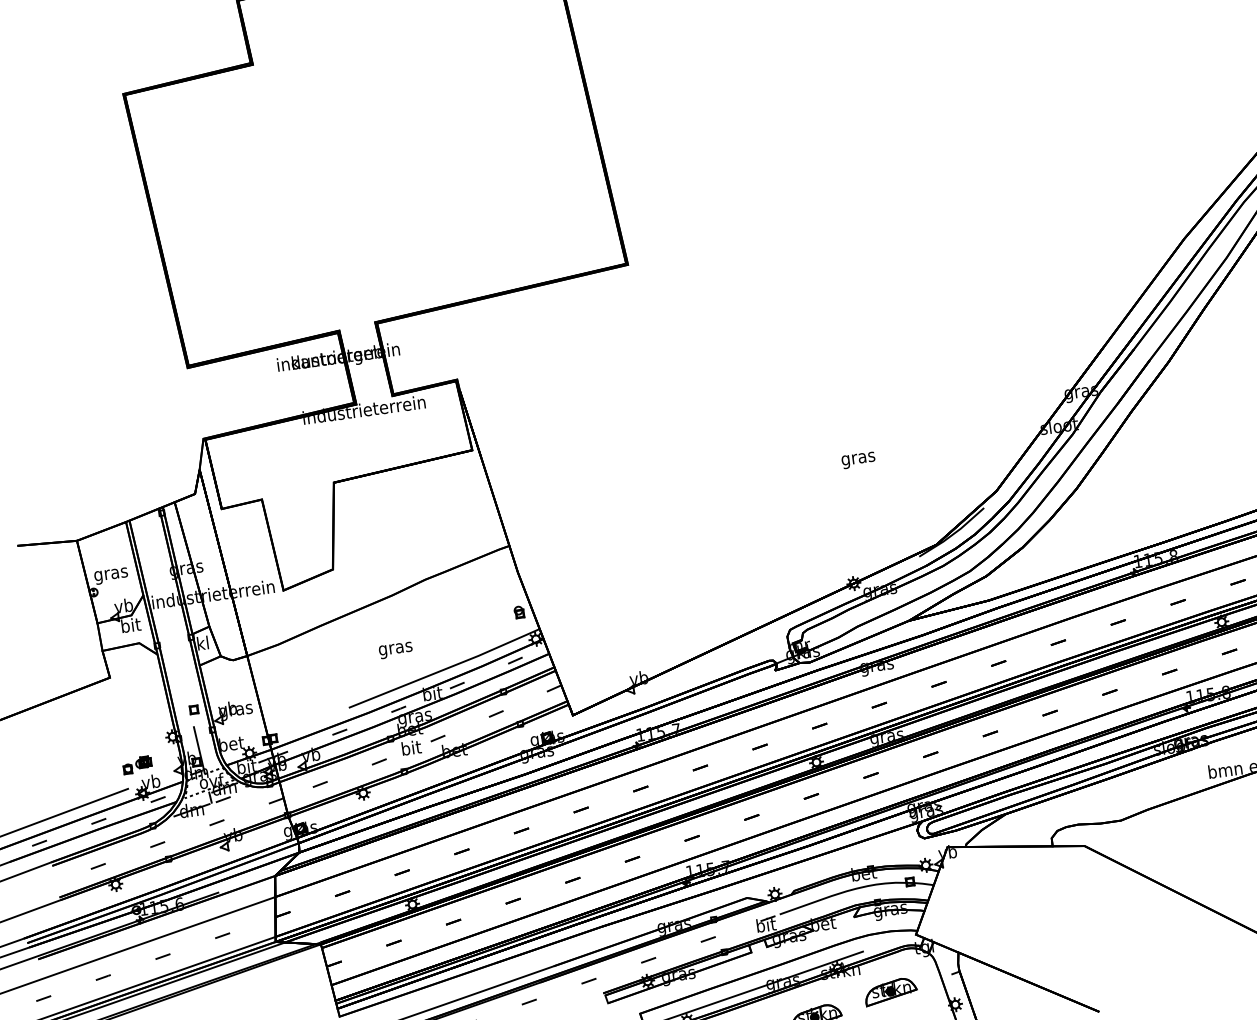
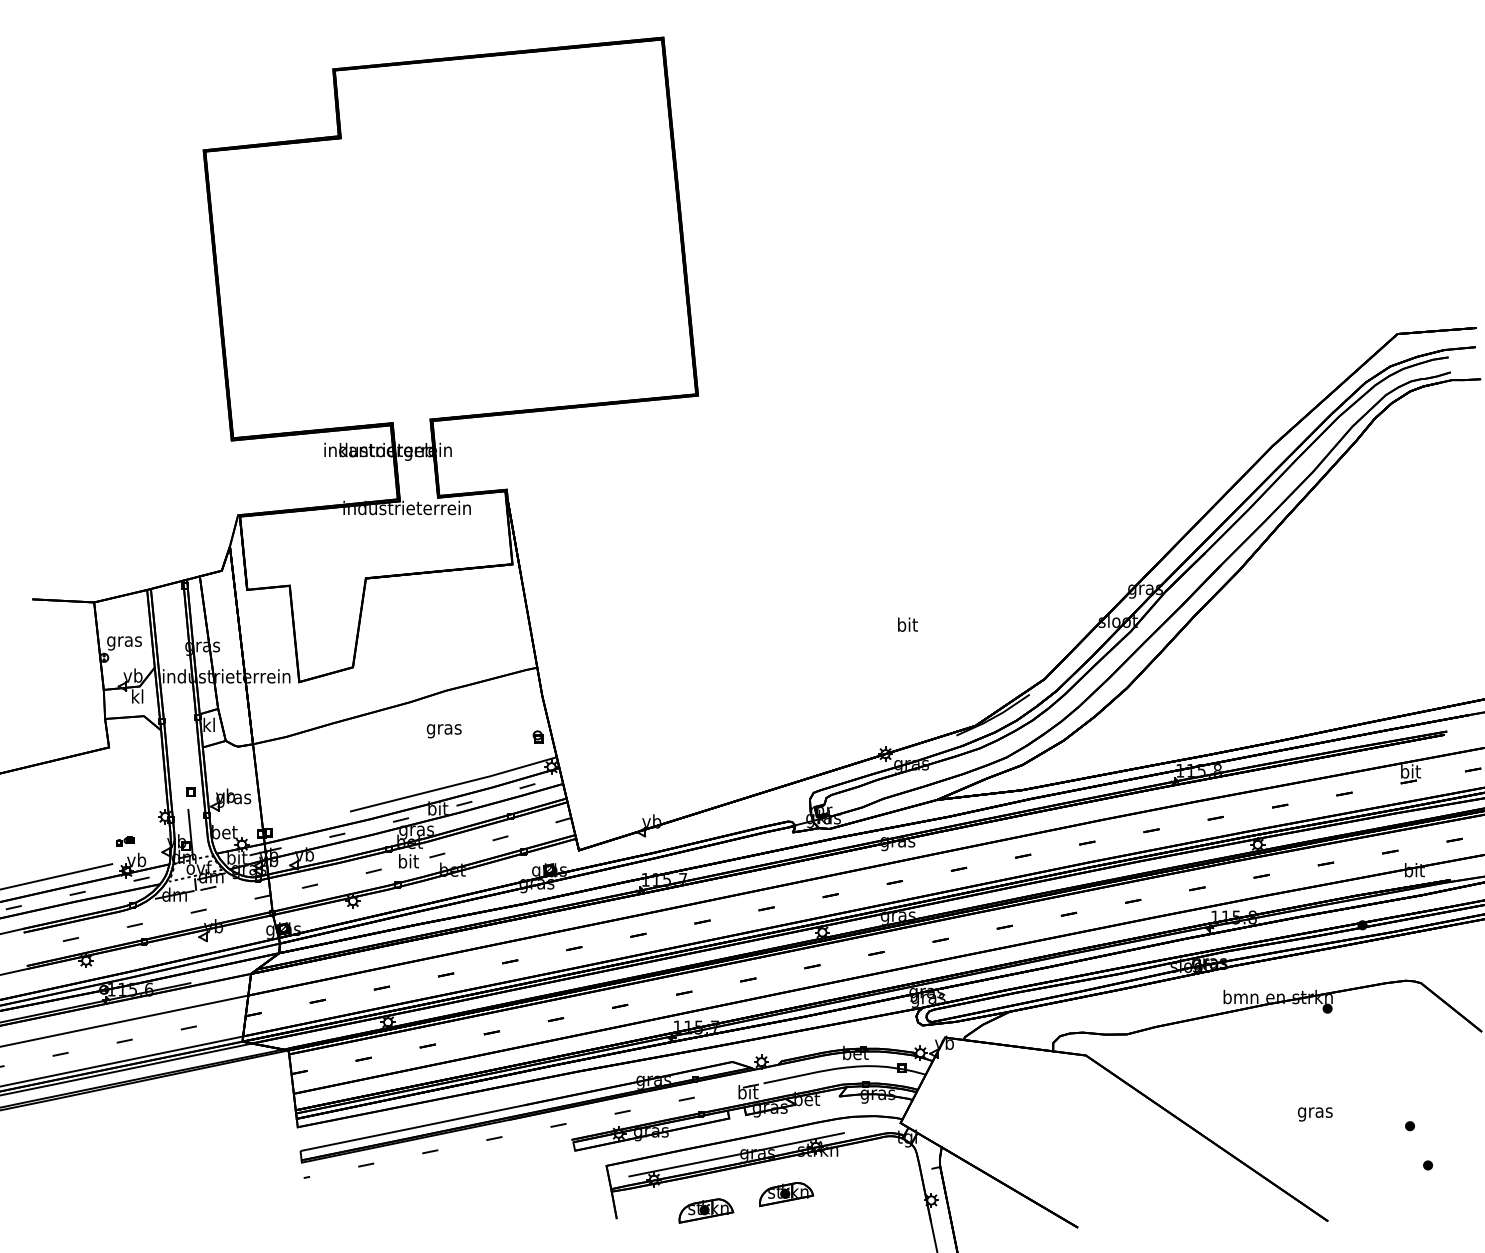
text: (858, 458) -> (907, 626), gras -> bit
text: (131, 625) -> (138, 696), bit -> kl
text: (395, 650) -> (443, 731), moved
part: (137, 765) -> (125, 841), size x0.6
part: (890, 991) -> (866, 1177), removed

